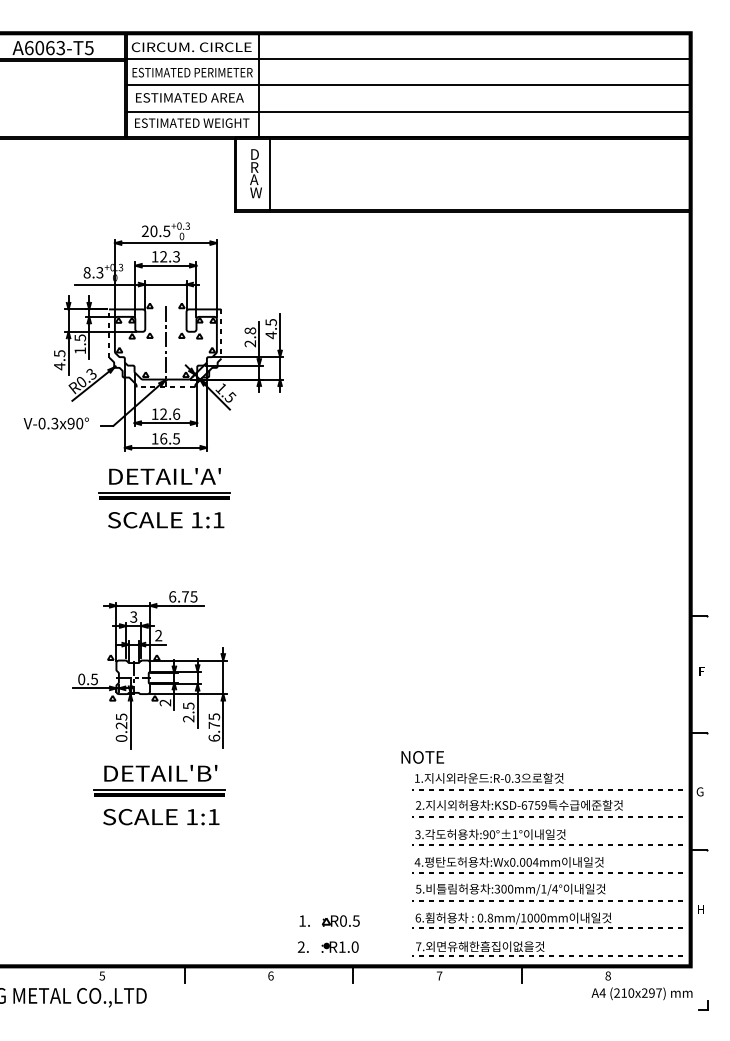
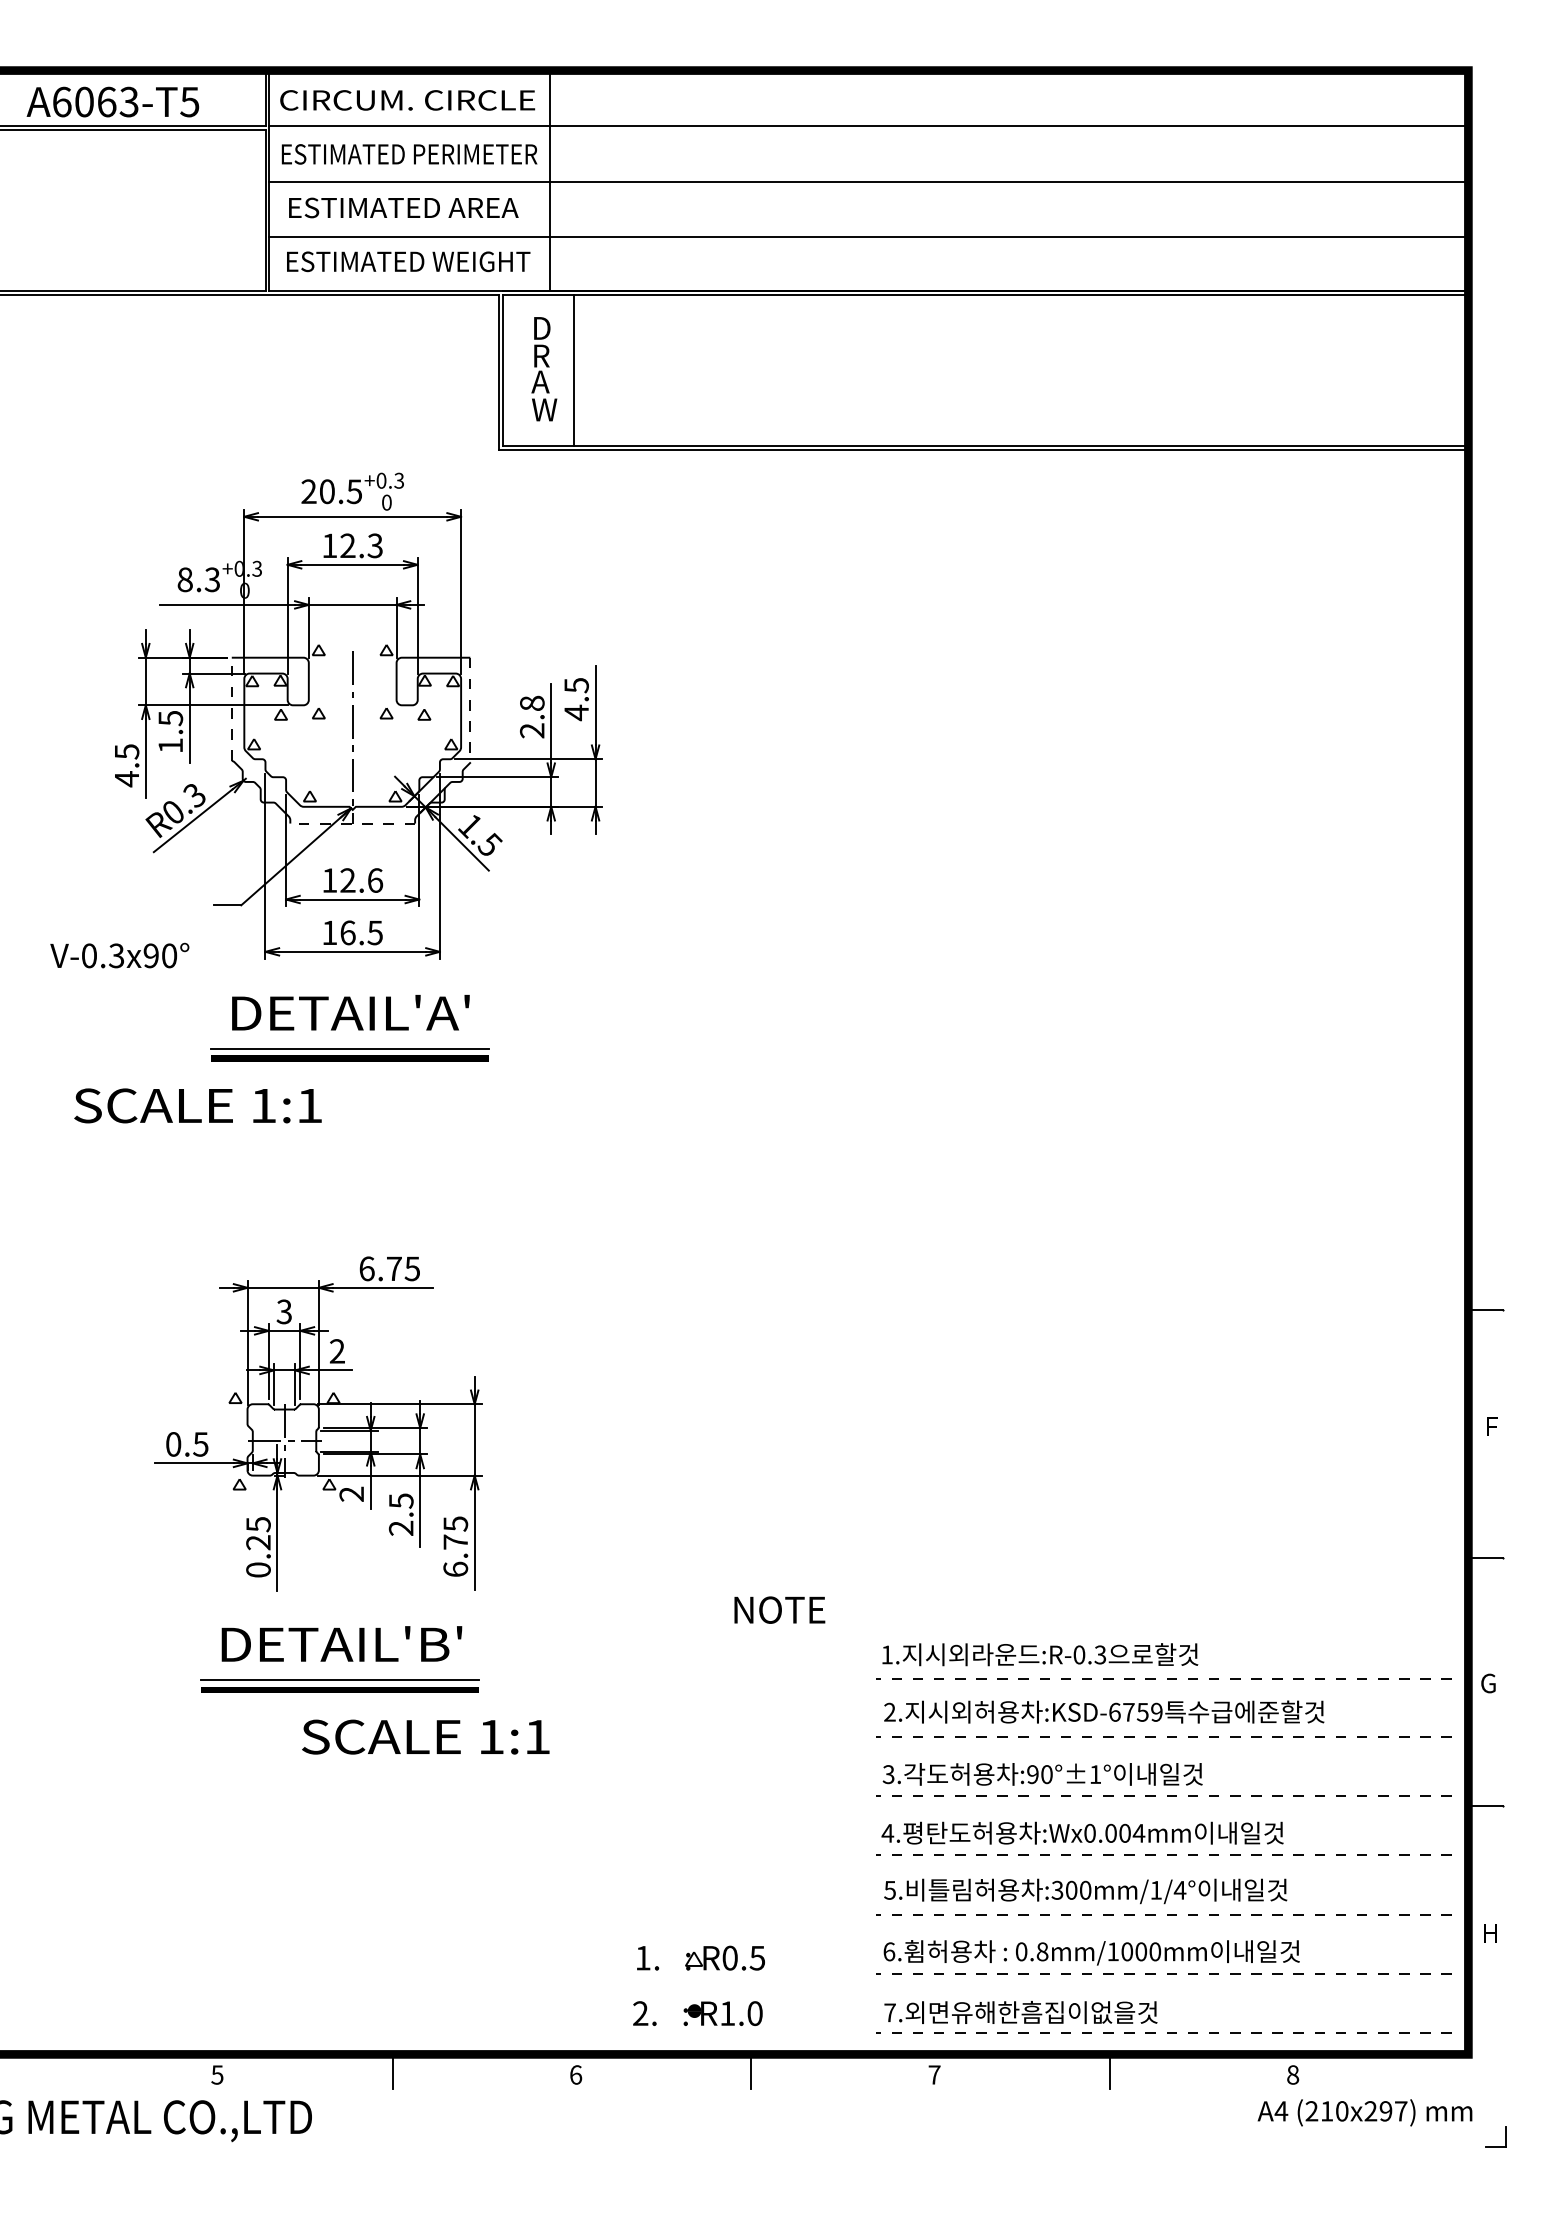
text: (55, 423) -> (117, 955), moved
text: (166, 520) -> (198, 1106), moved
text: (422, 757) -> (779, 1610), moved
text: (161, 817) -> (426, 1737), moved

